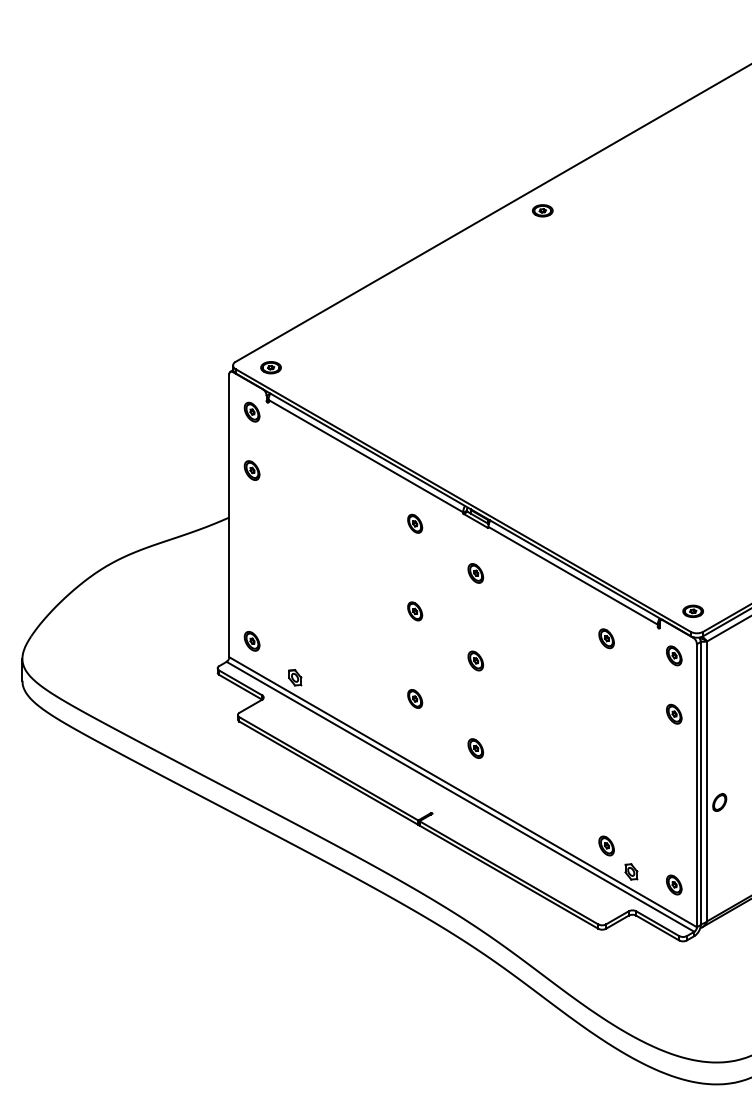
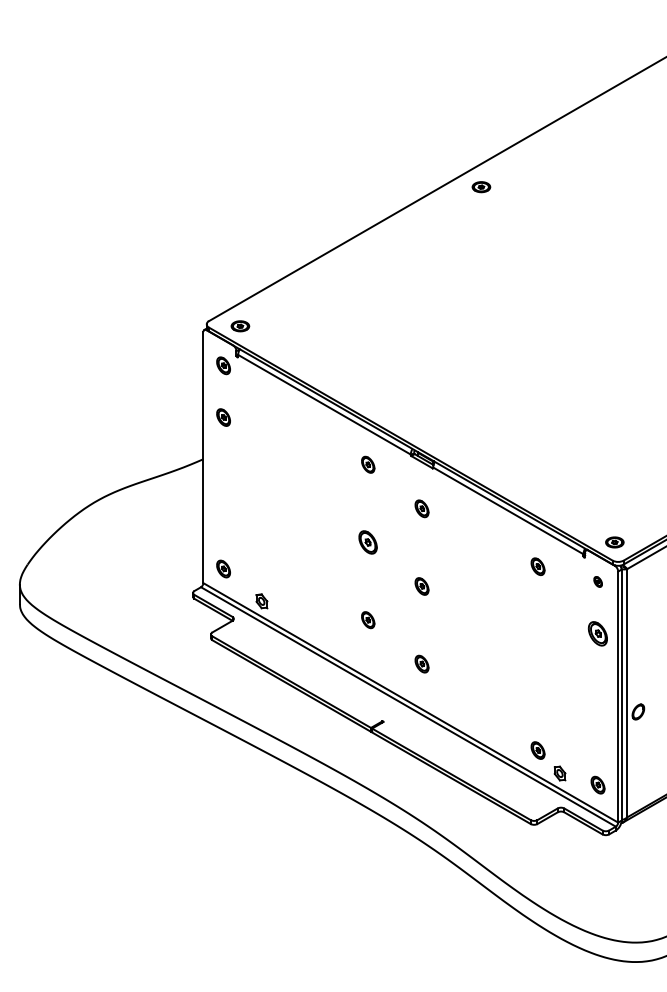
part: (415, 611) -> (368, 542), size x1.4
part: (674, 655) -> (598, 581), size x0.6
part: (674, 713) -> (598, 633), size x1.4

